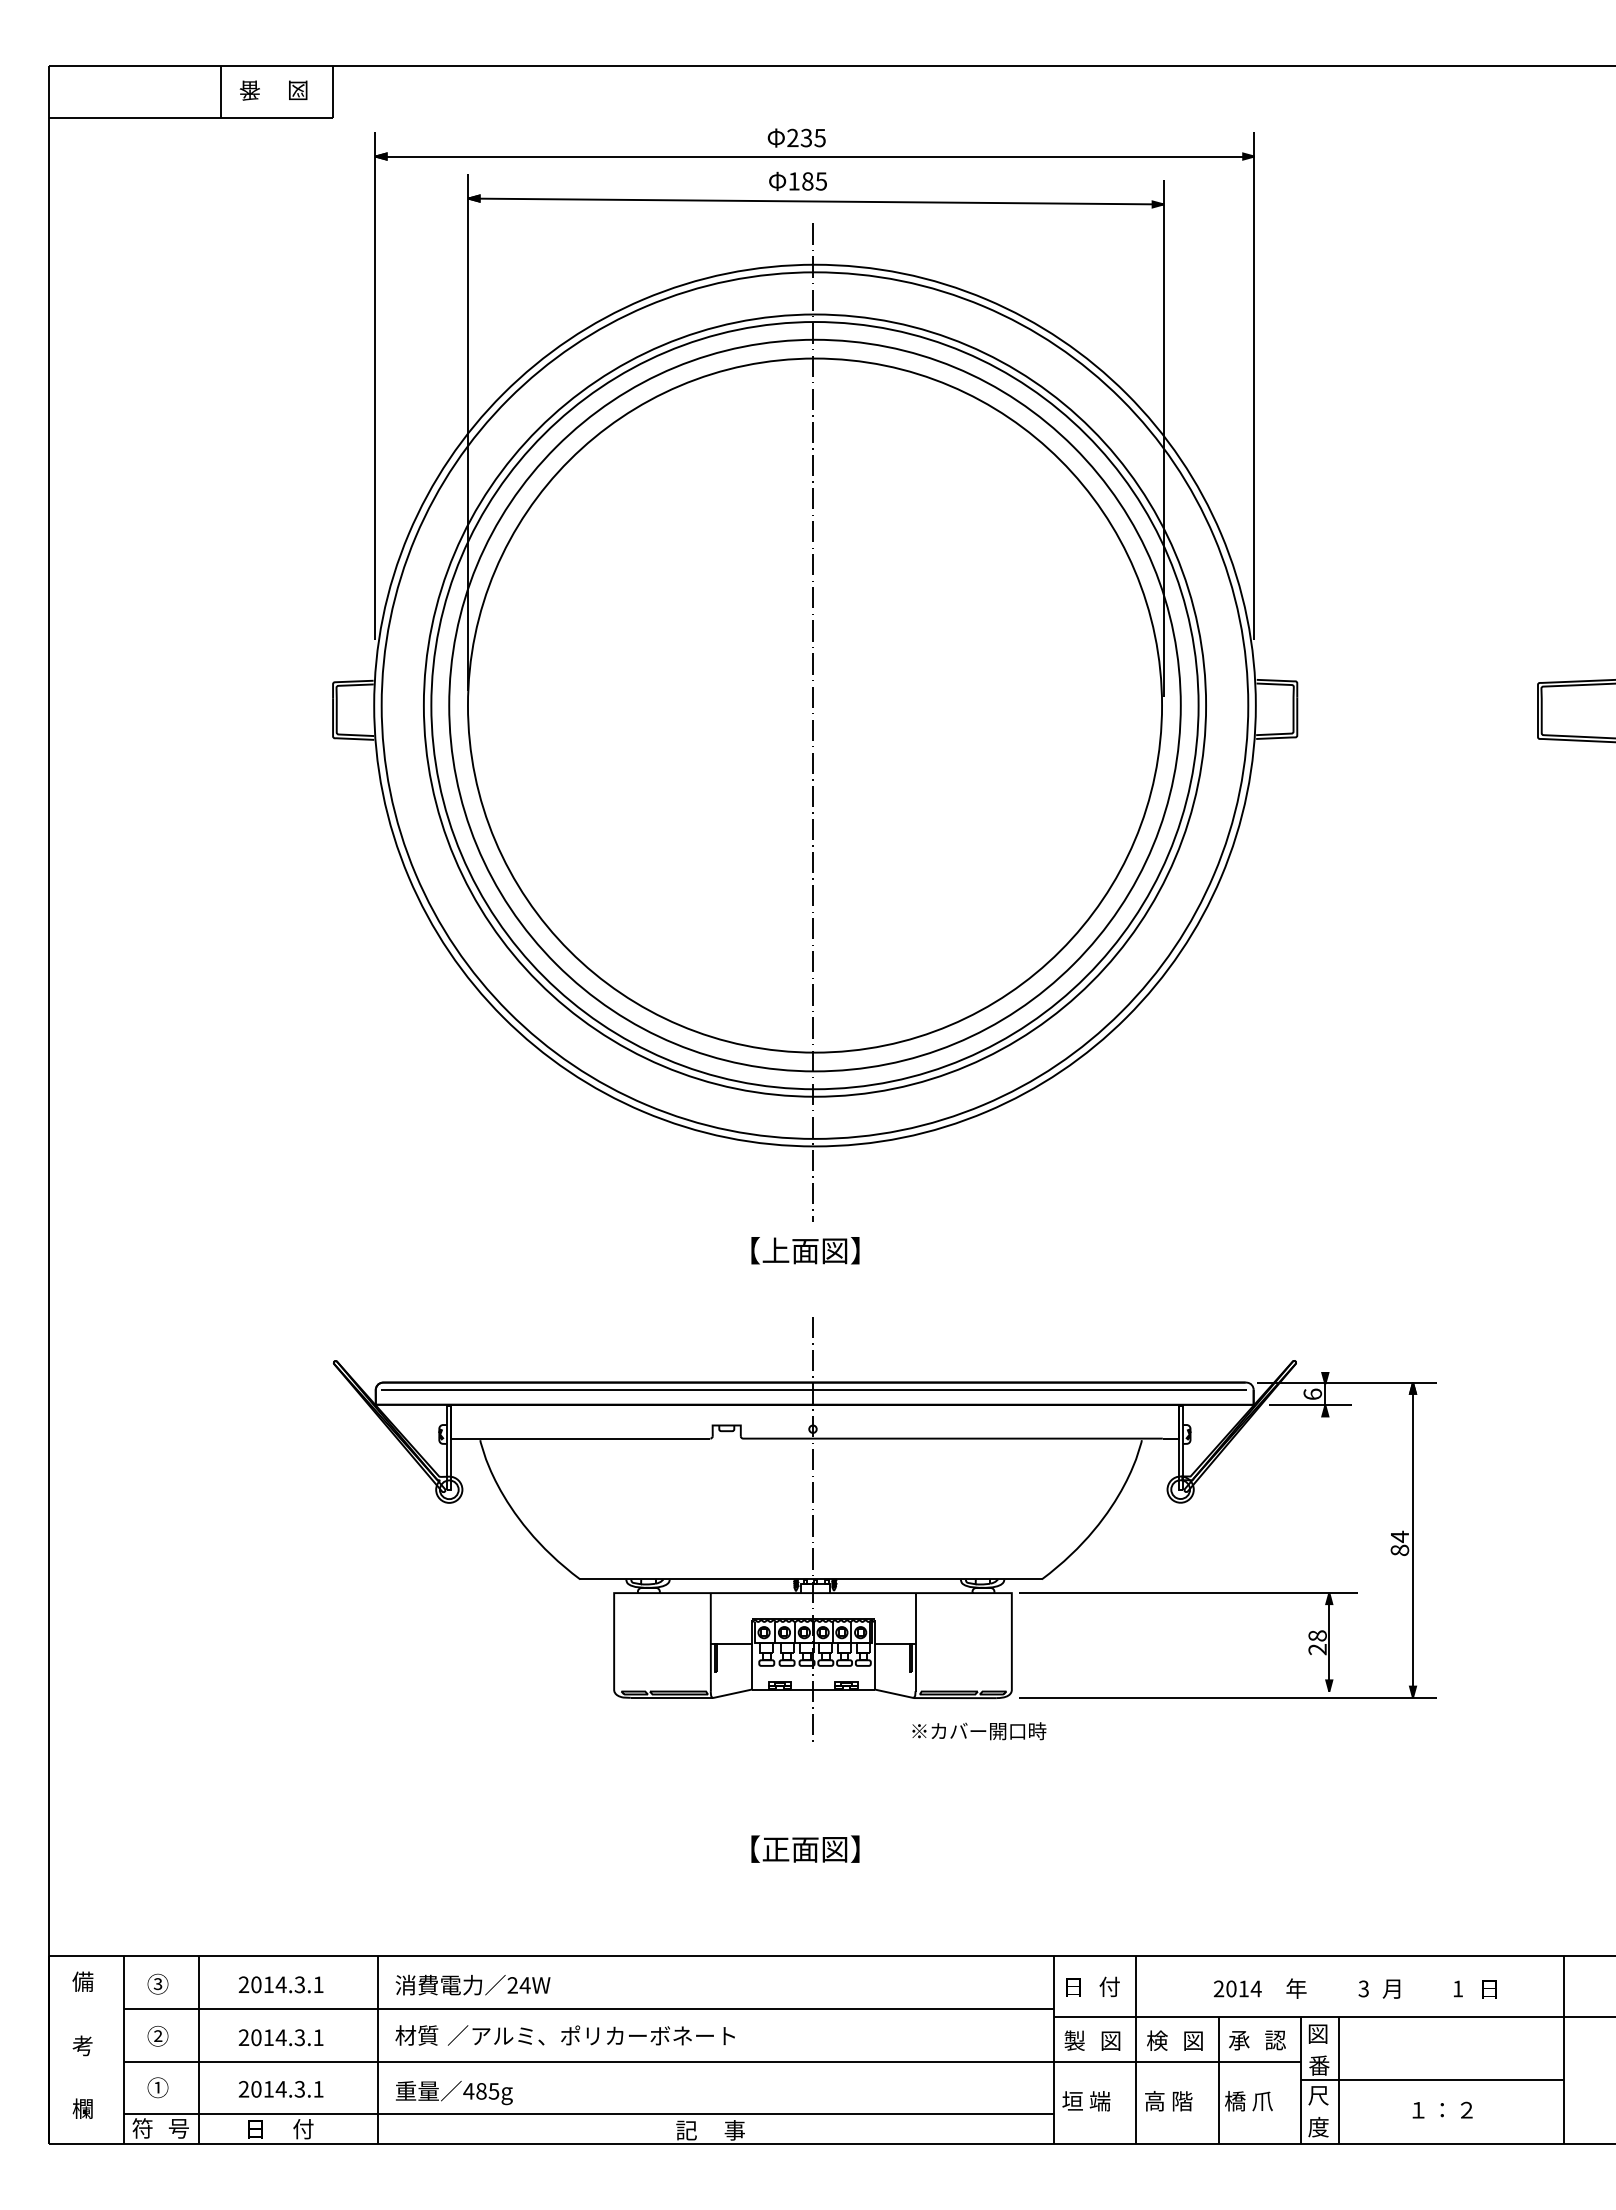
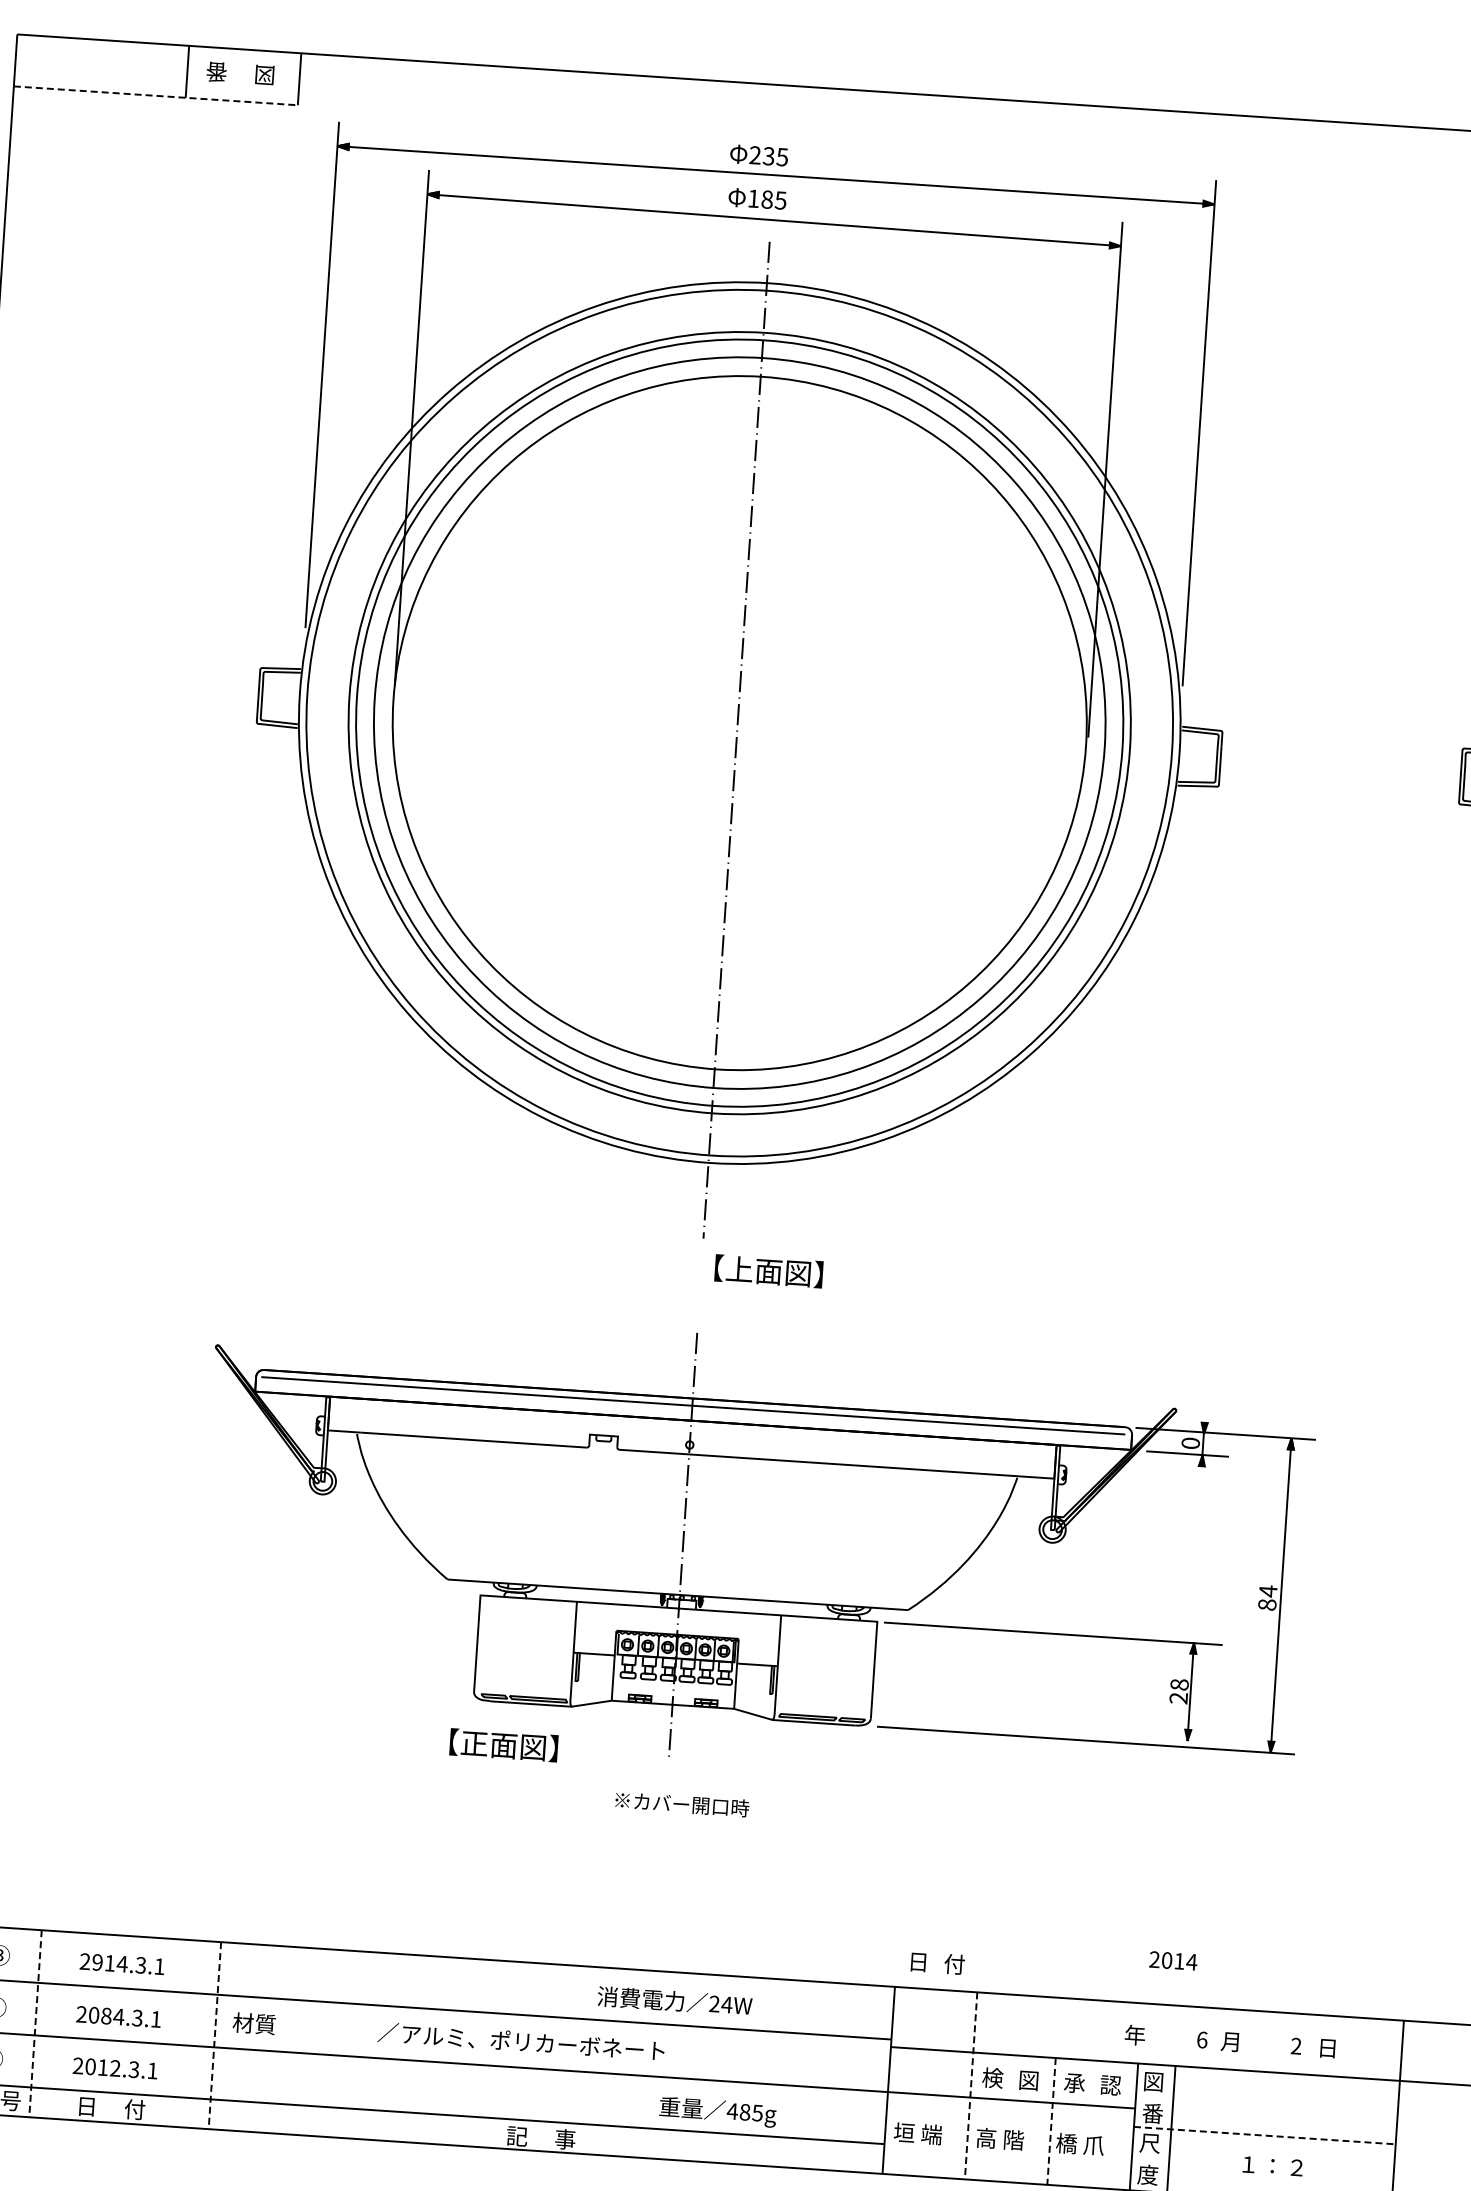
line: (191, 118) -> (156, 96), solid -> dashed
text: (805, 1250) -> (768, 1271), moved
text: (1312, 1393) -> (1190, 1442), 6 -> 0
text: (979, 1731) -> (682, 1804), moved
text: (805, 1848) -> (504, 1744), moved
text: (256, 1984) -> (97, 1962), 2014.3.1 -> 2914.3.1
text: (472, 1984) -> (674, 2000), moved
part: (1099, 1986) -> (944, 1963), moved
text: (1237, 1988) -> (1173, 1960), moved
text: (1363, 1988) -> (1202, 2039), 3 -> 6
text: (1458, 1988) -> (1296, 2045), 1 -> 2
text: (591, 2035) -> (521, 2041), moved
text: (268, 2037) -> (106, 2015), 2014.3.1 -> 2084.3.1
part: (1084, 2042) -> (920, 2074), removed
line: (198, 2050) -> (35, 2024), solid -> dashed
line: (378, 2050) -> (215, 2036), solid -> dashed
line: (1136, 2050) -> (971, 2086), solid -> dashed
line: (1218, 2080) -> (1051, 2121), solid -> dashed
line: (1433, 2080) -> (1265, 2136), solid -> dashed
text: (280, 2088) -> (114, 2067), 2014.3.1 -> 2012.3.1
text: (454, 2093) -> (718, 2112), moved

